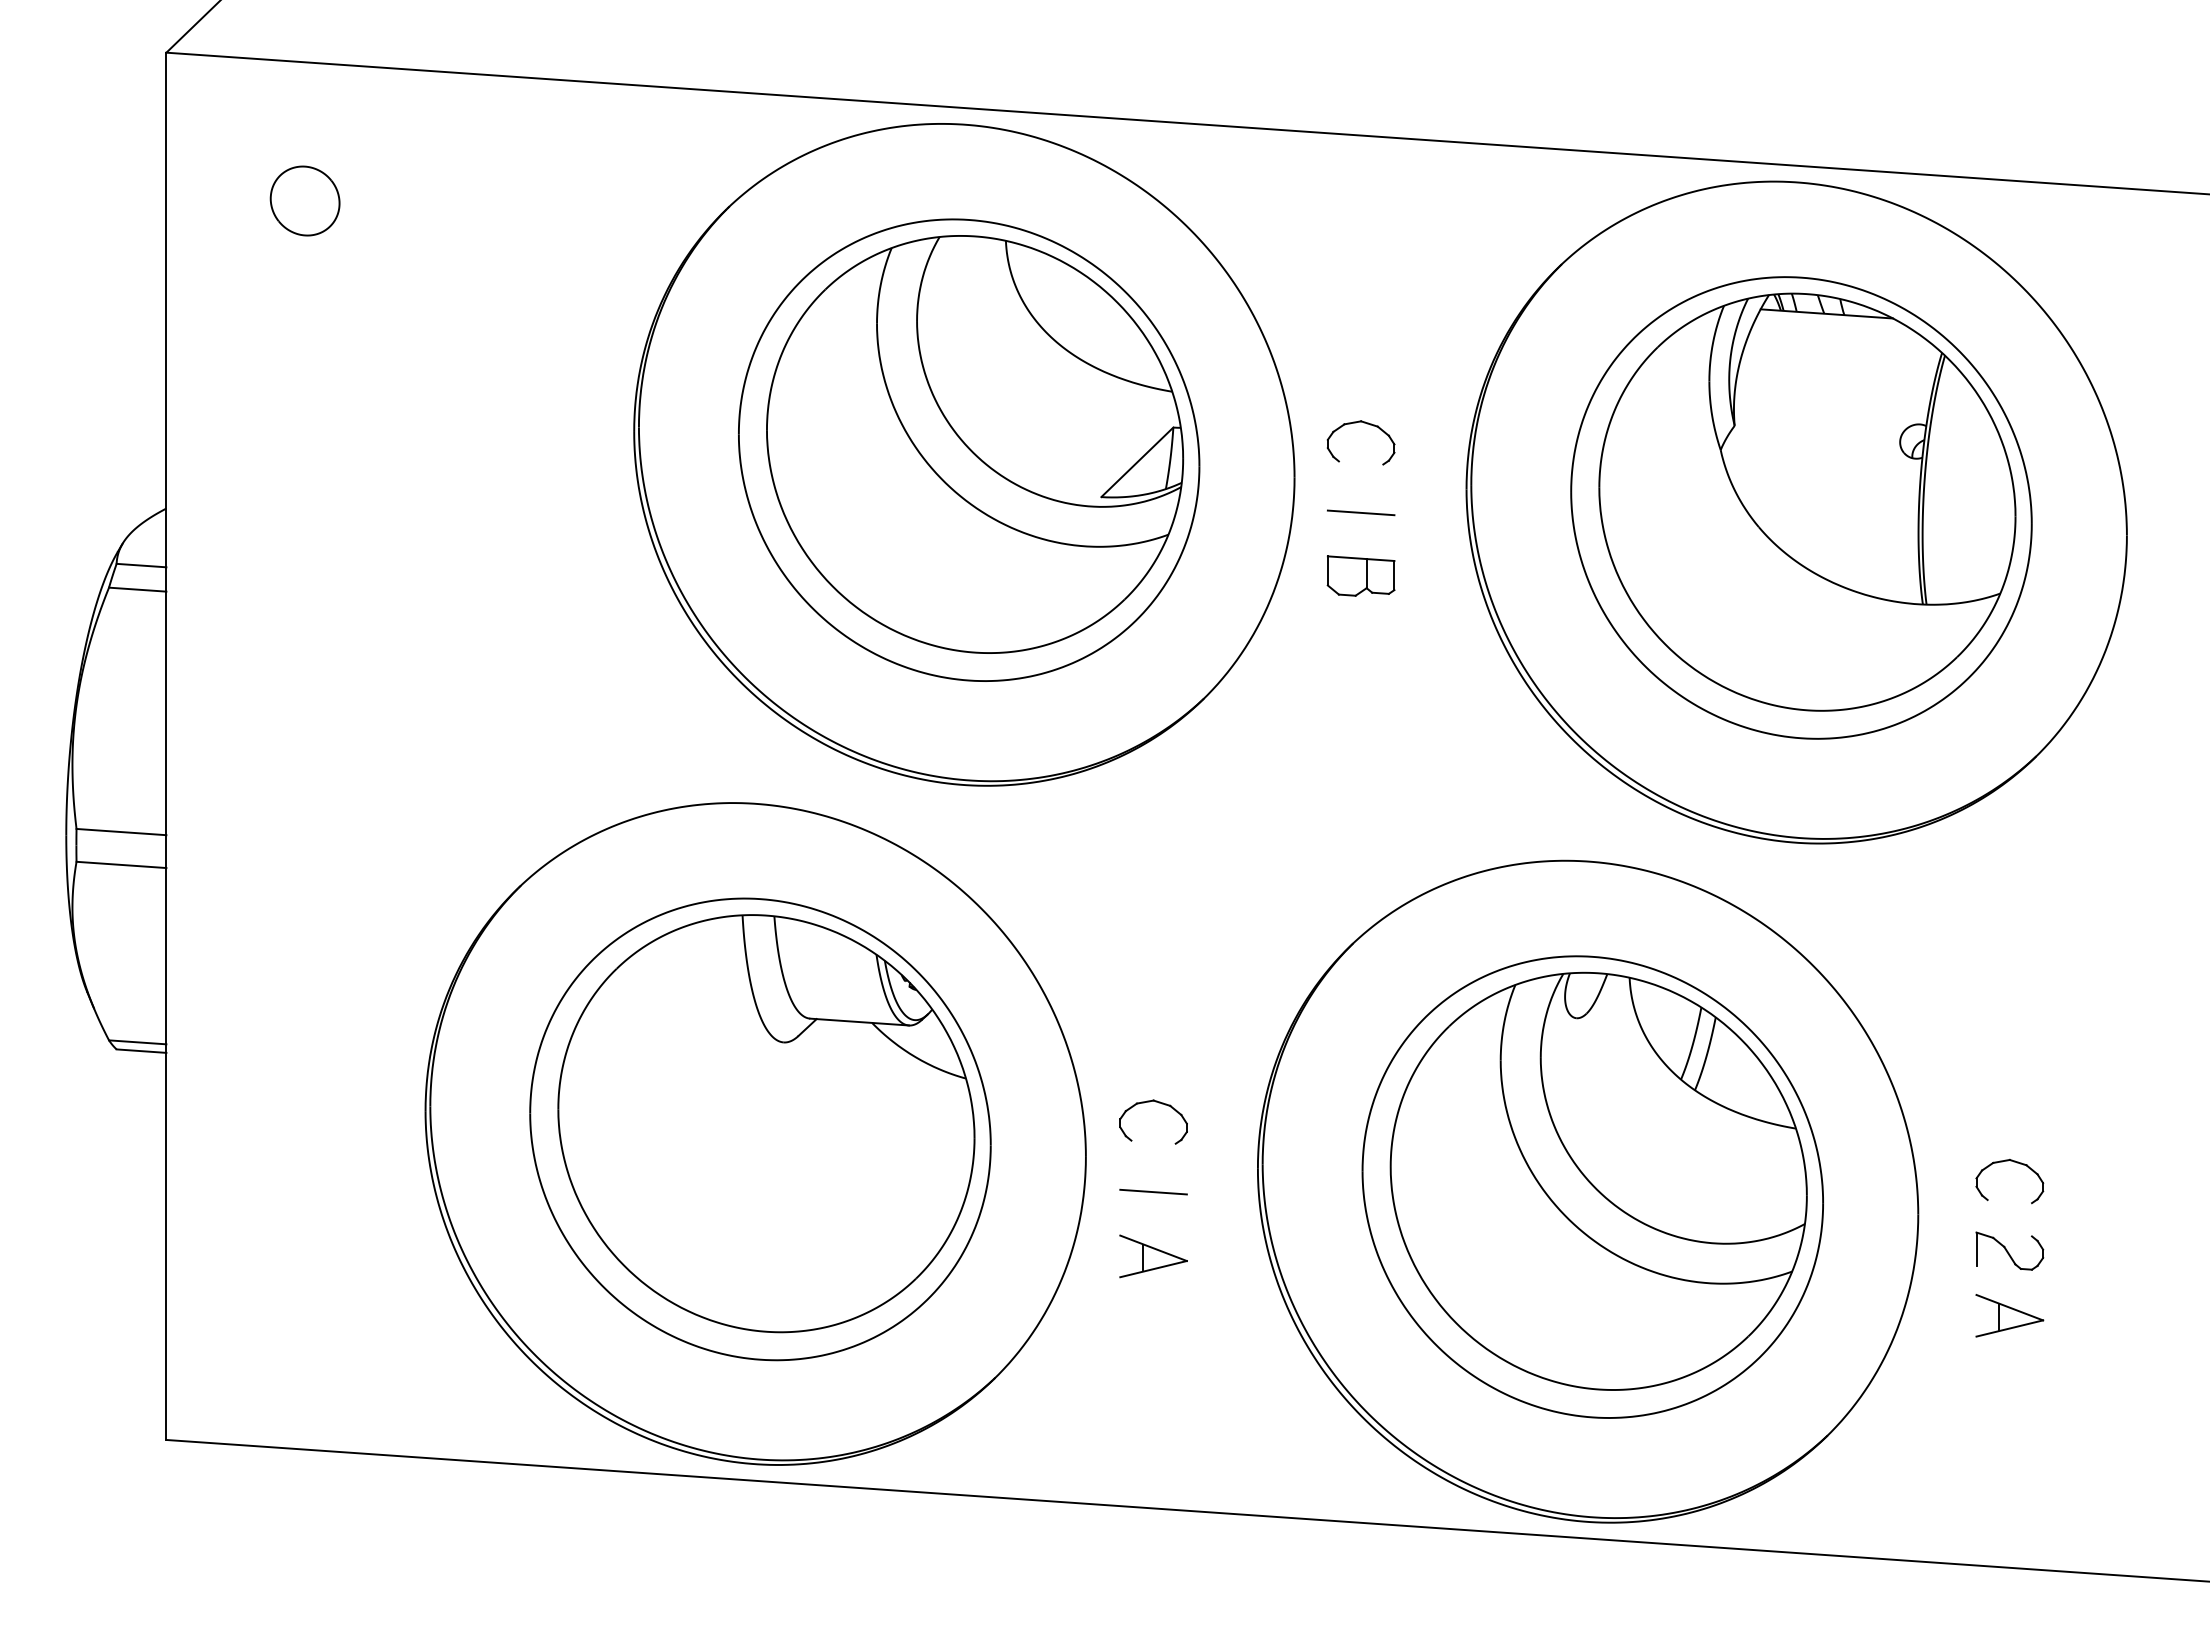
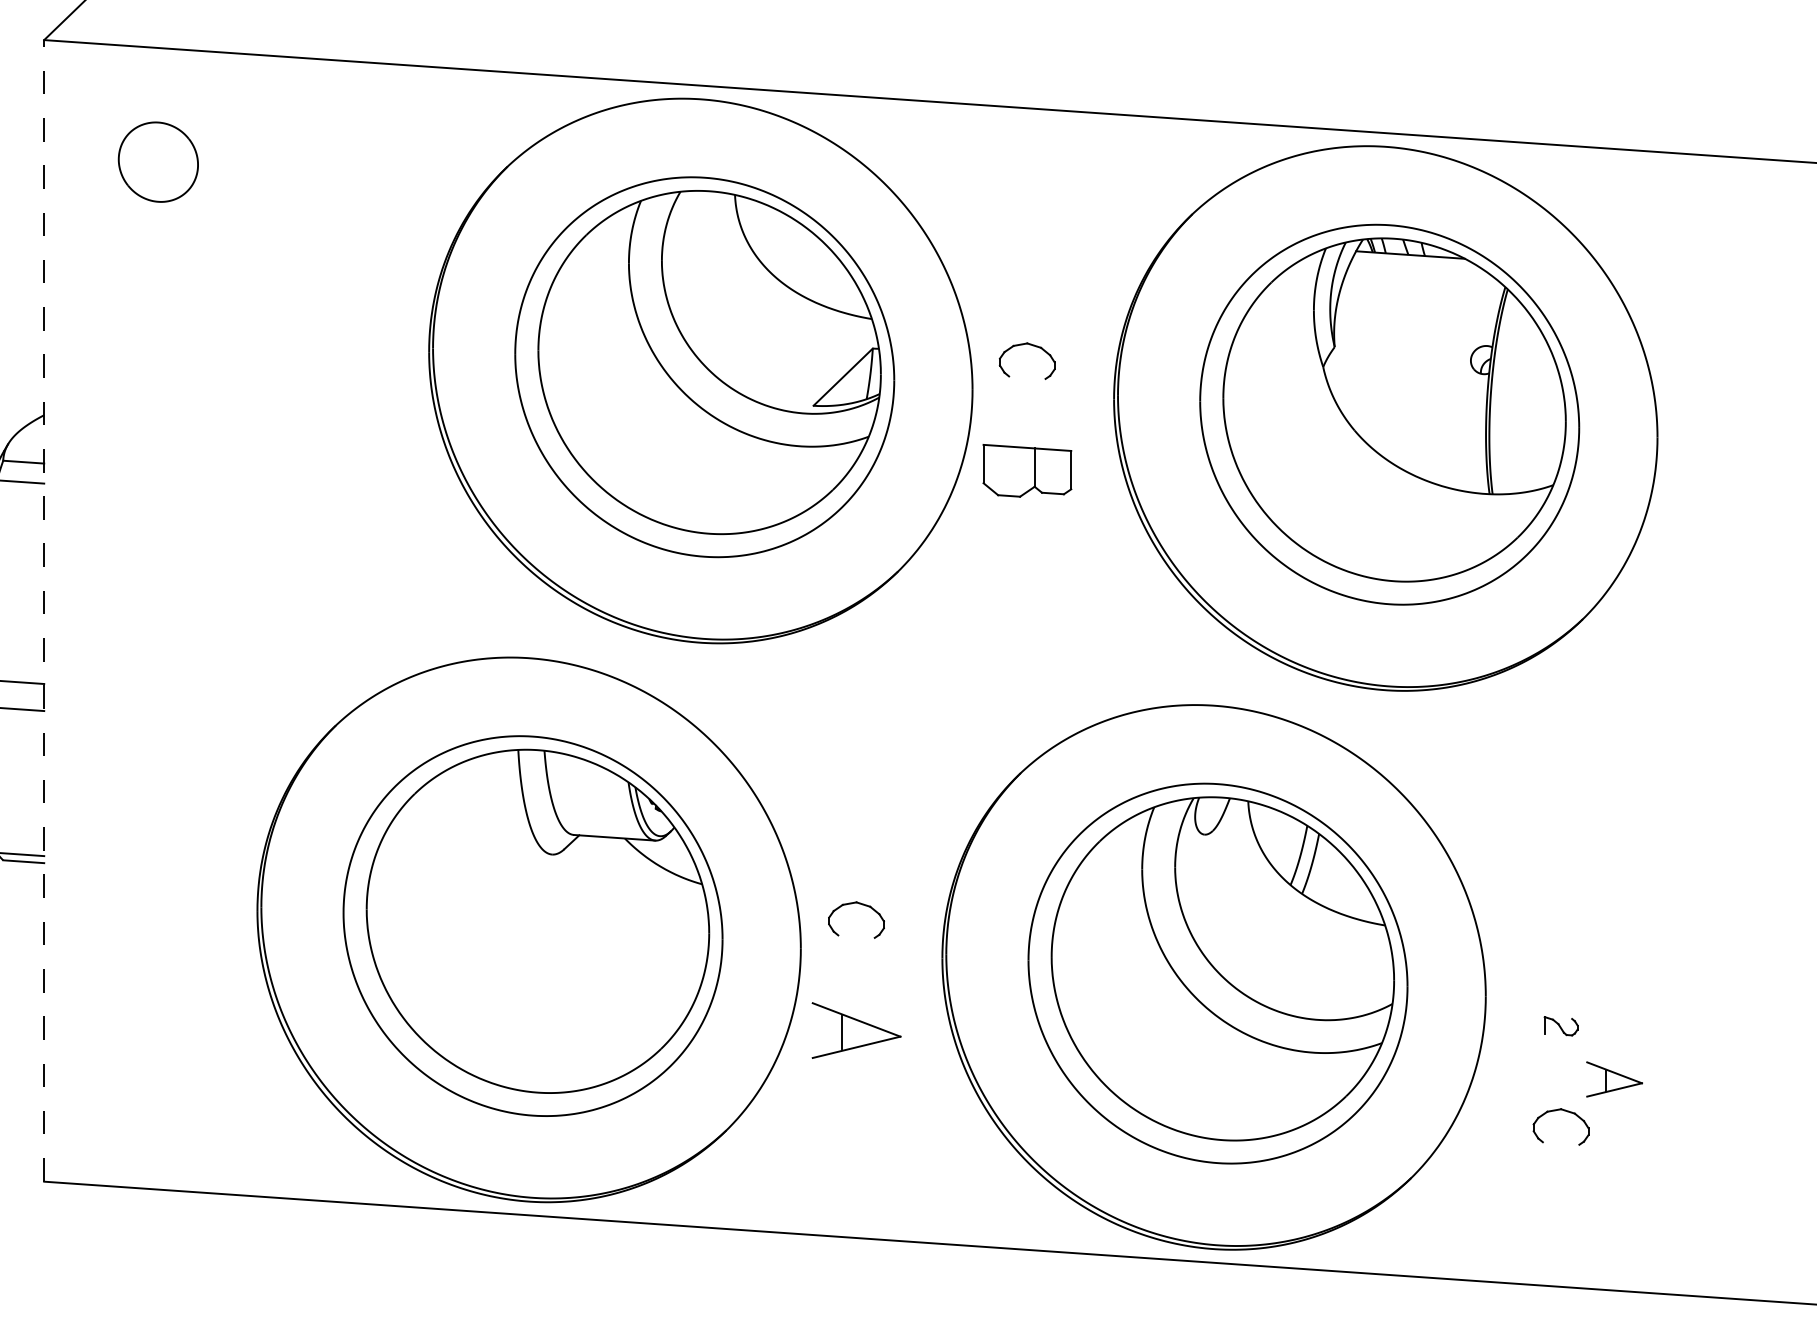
part: (304, 200) -> (157, 161), size x1.4
line: (1360, 512) -> (1026, 418), removed
part: (1360, 575) -> (1026, 470), size x1.6
line: (166, 746) -> (44, 611), solid -> dashed
part: (2013, 1162) -> (1564, 1111), moved
line: (1153, 1191) -> (856, 977), removed
part: (2009, 1250) -> (1560, 1025), size x0.6
part: (1153, 1256) -> (856, 1030), size x1.6
part: (2009, 1315) -> (1614, 1079), moved

